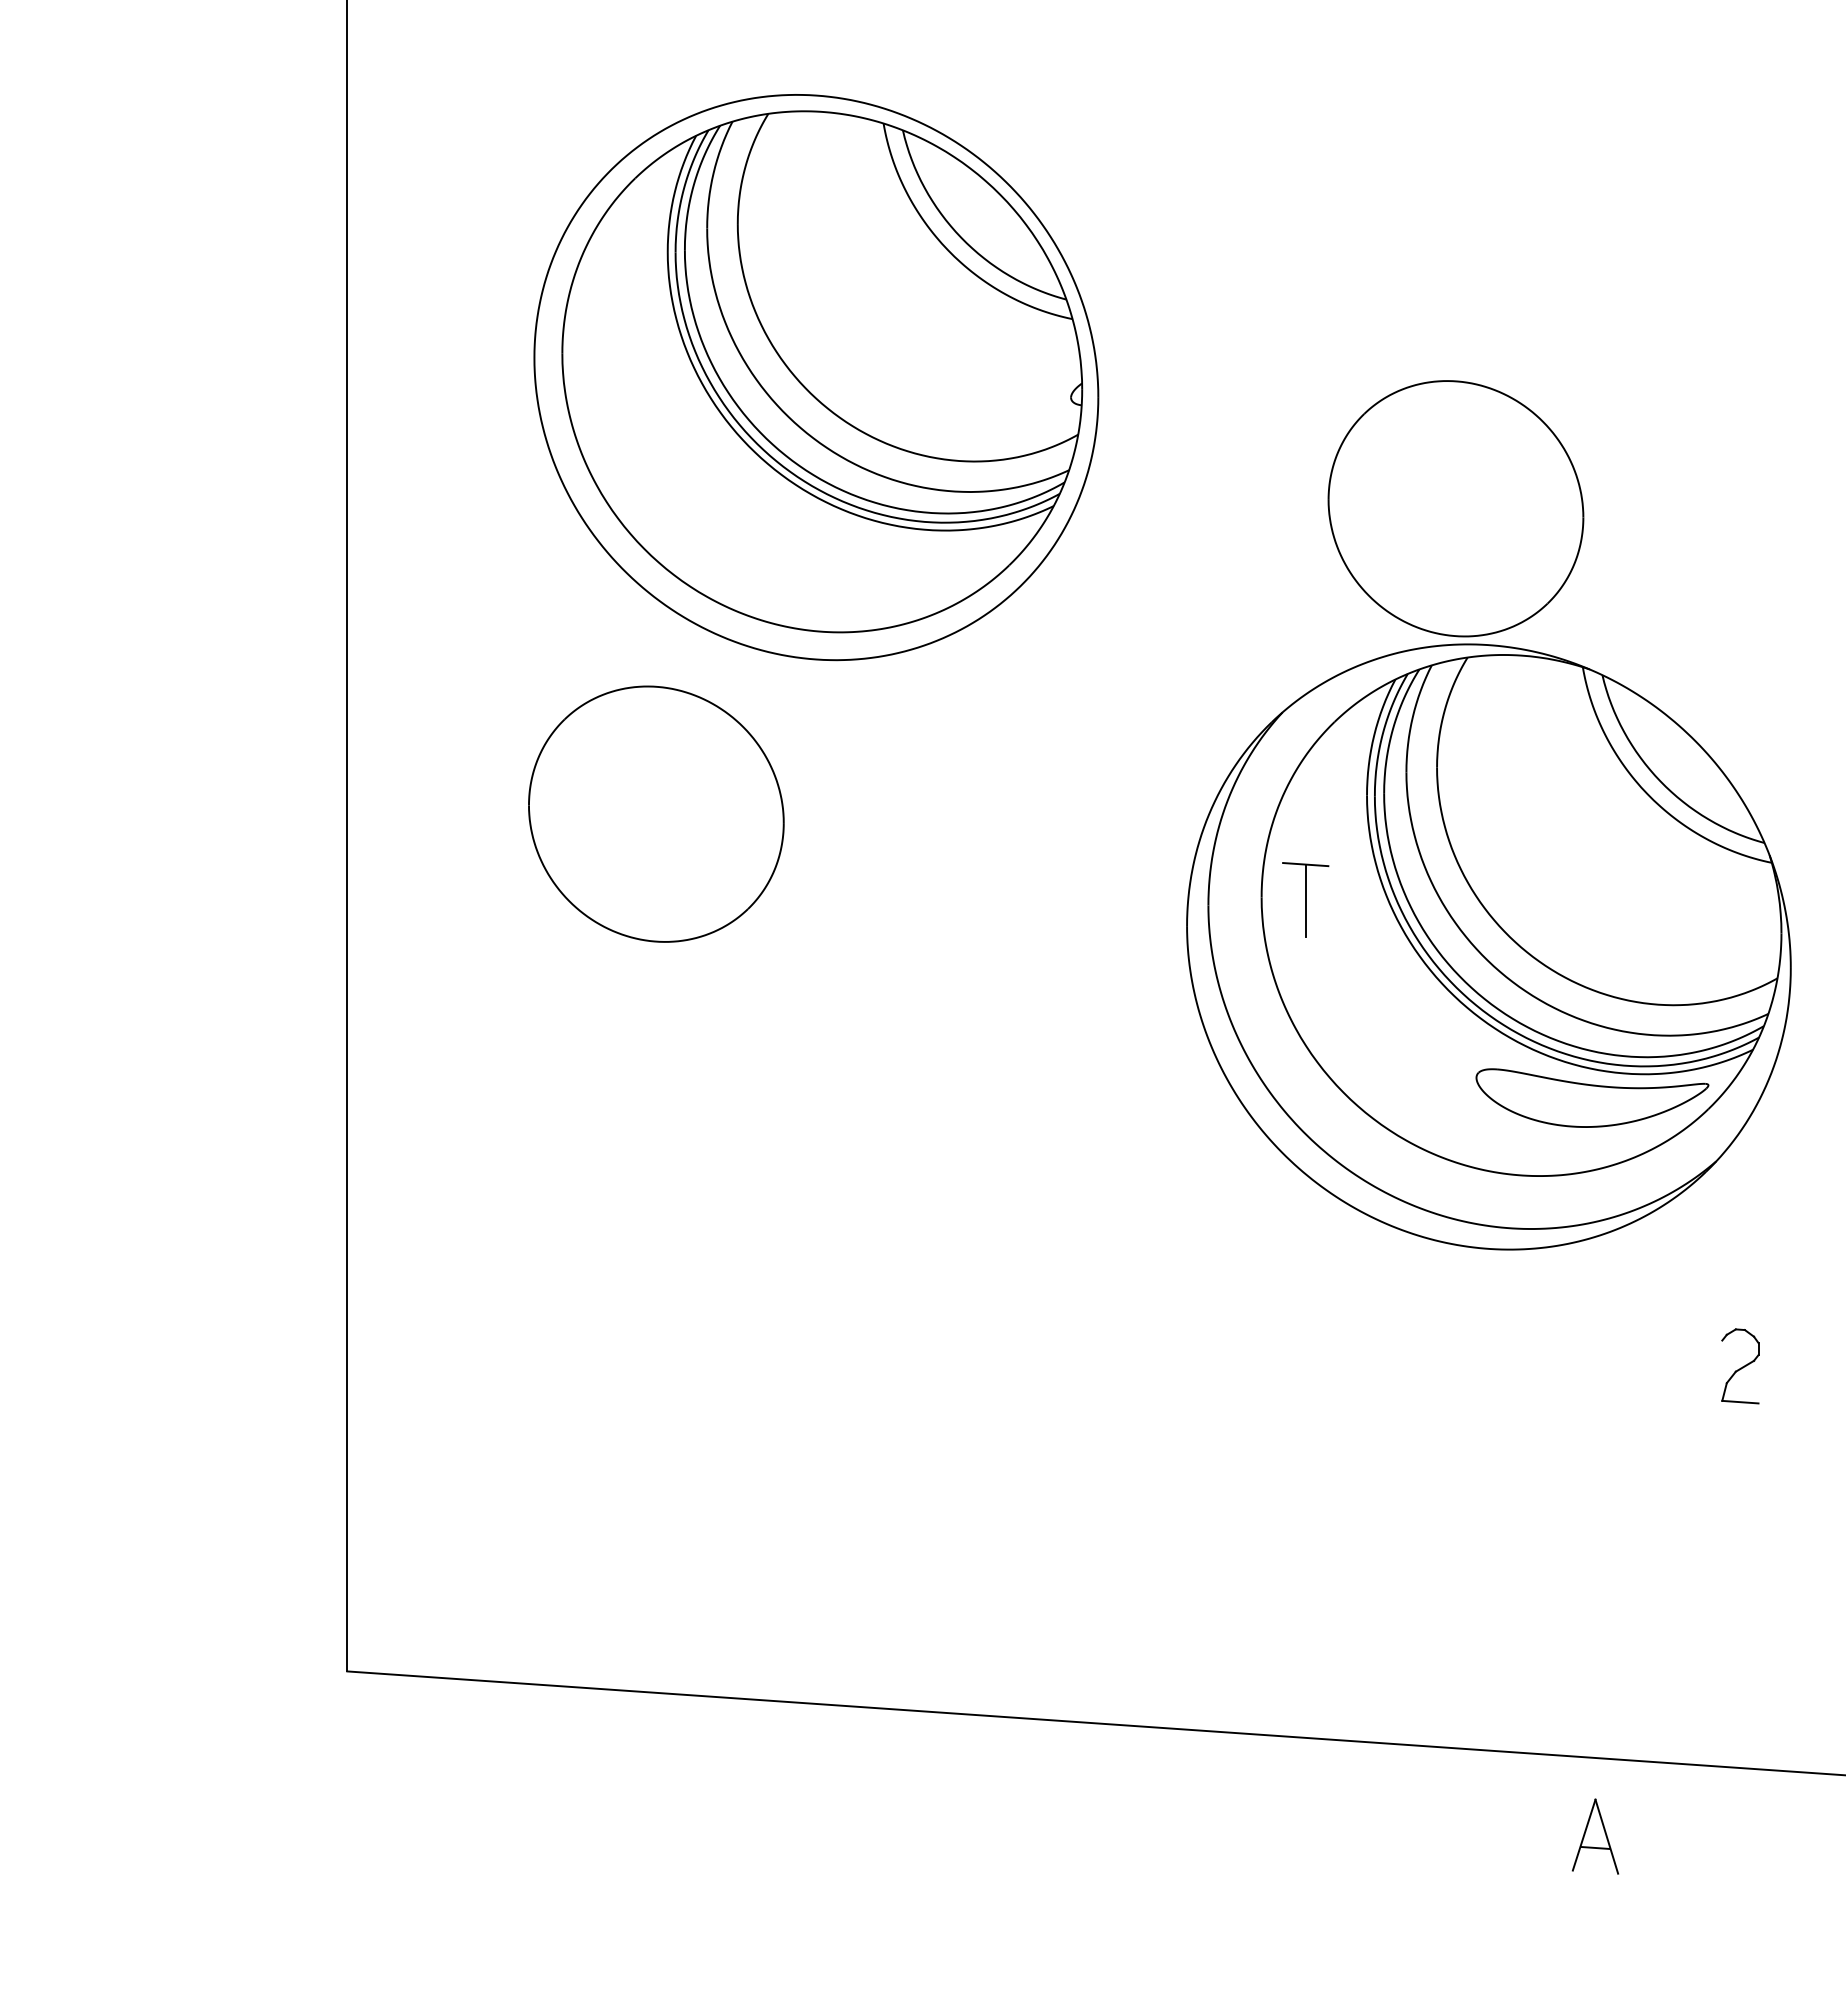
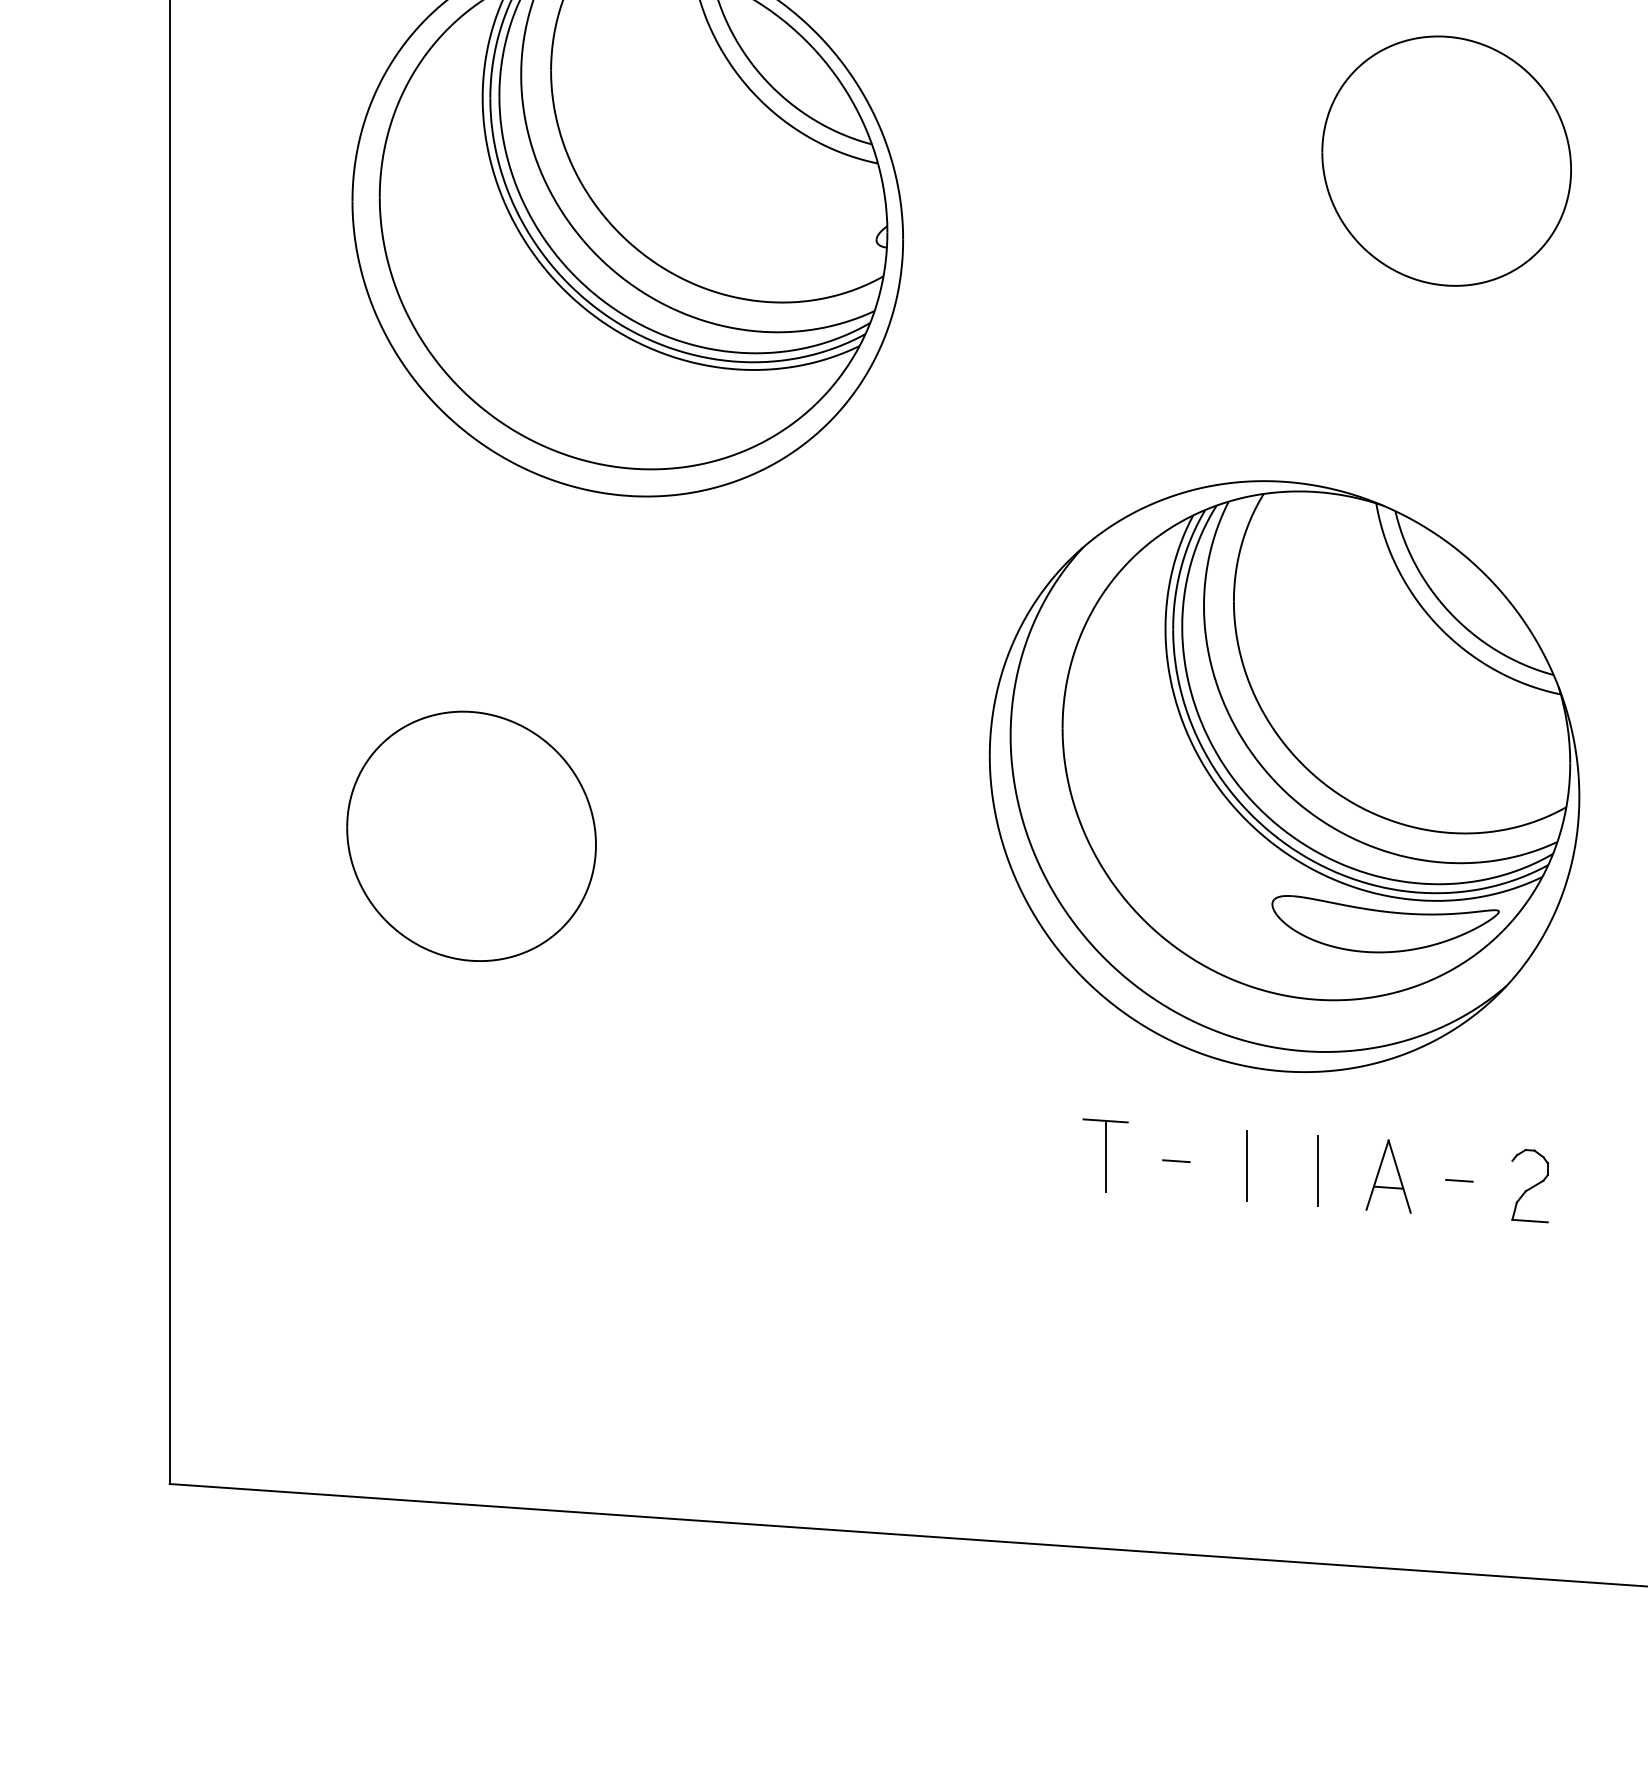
part: (1455, 508) -> (1446, 160), moved
part: (656, 813) -> (471, 835), moved
part: (1305, 899) -> (1105, 1155), moved
line: (1377, 1340) -> (1175, 1160), added
line: (1450, 1345) -> (1247, 1165), added
line: (1523, 1350) -> (1318, 1170), added
line: (1667, 1360) -> (1458, 1180), added
part: (1594, 1836) -> (1387, 1176), moved

